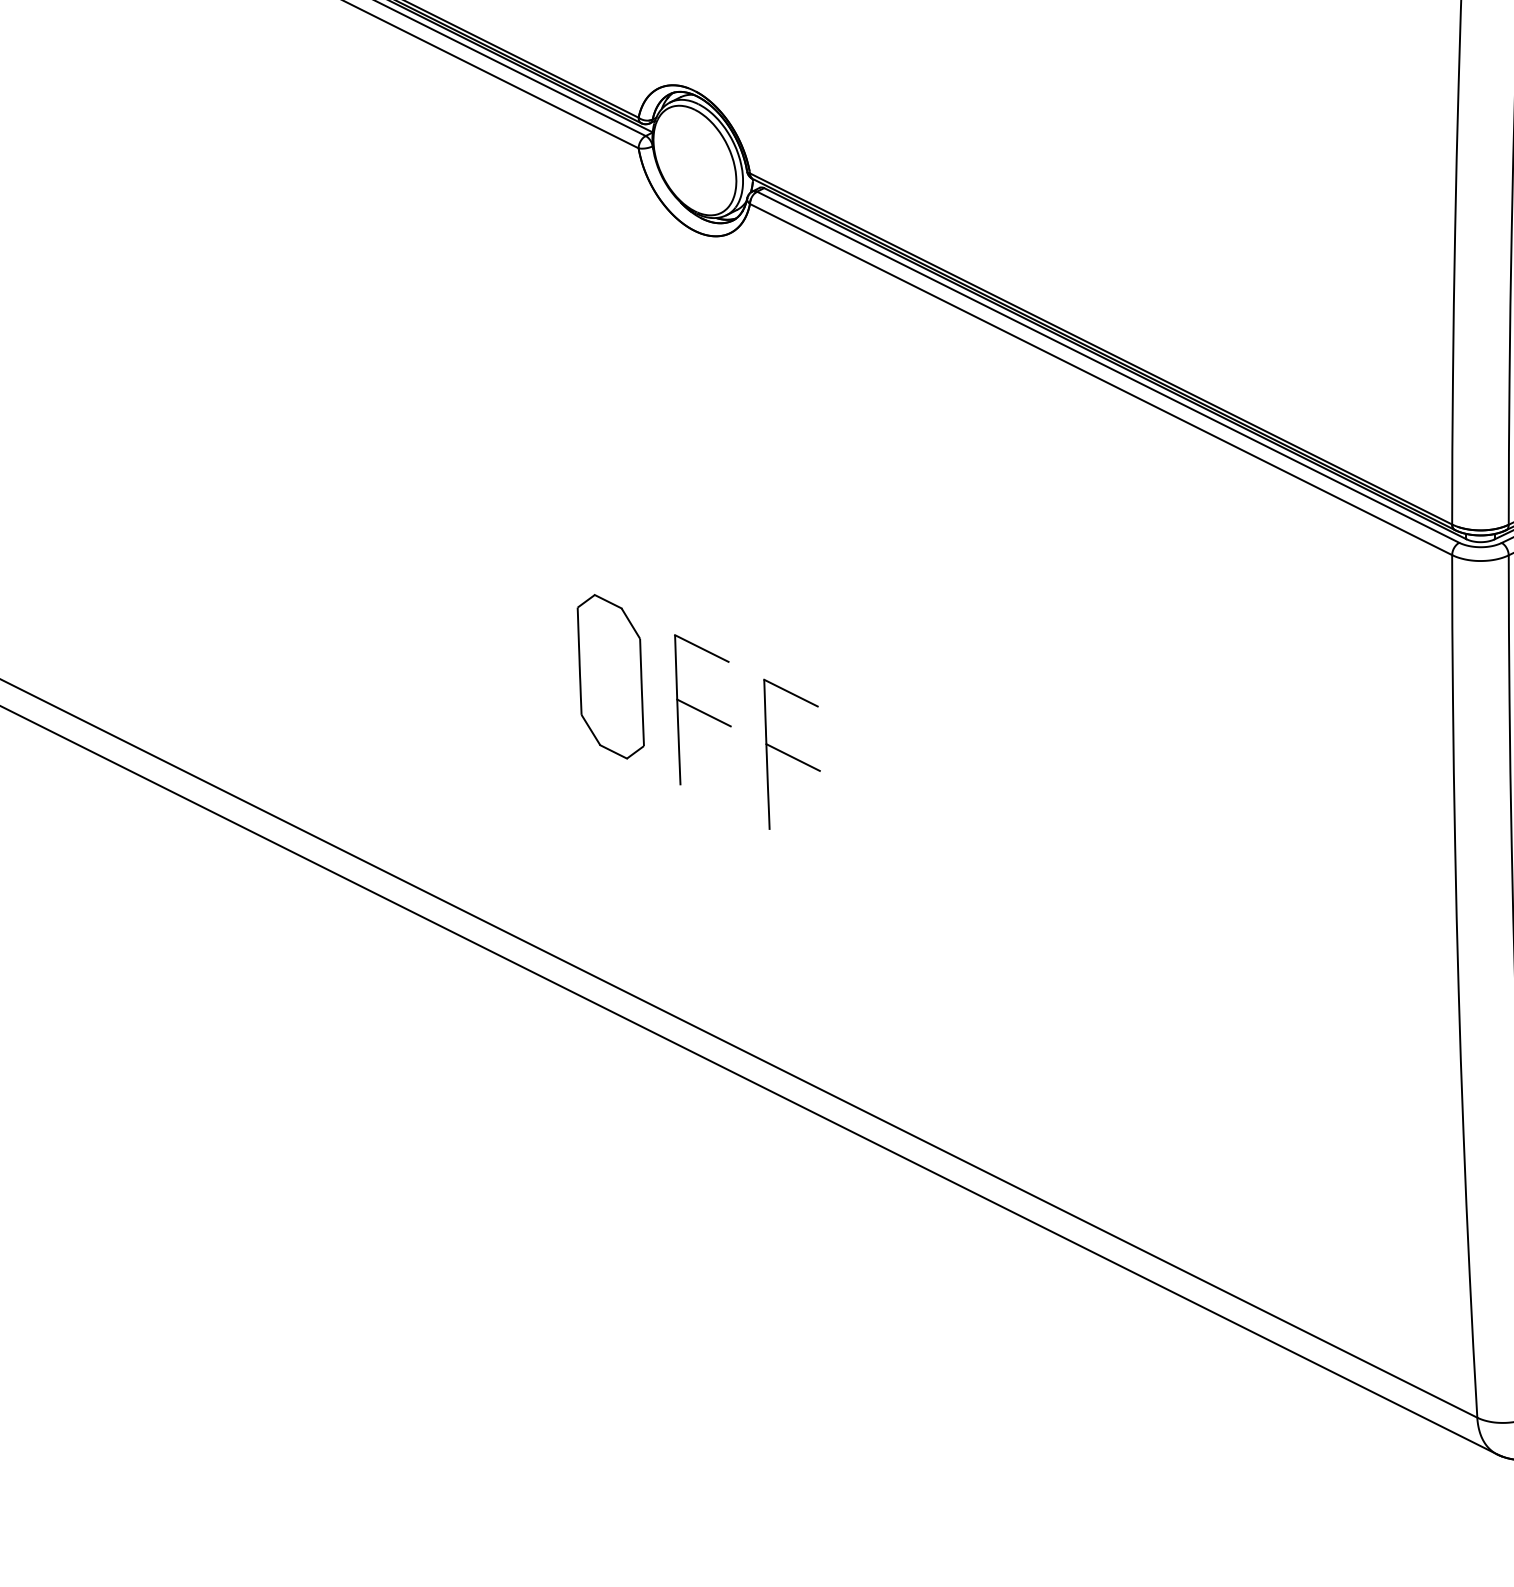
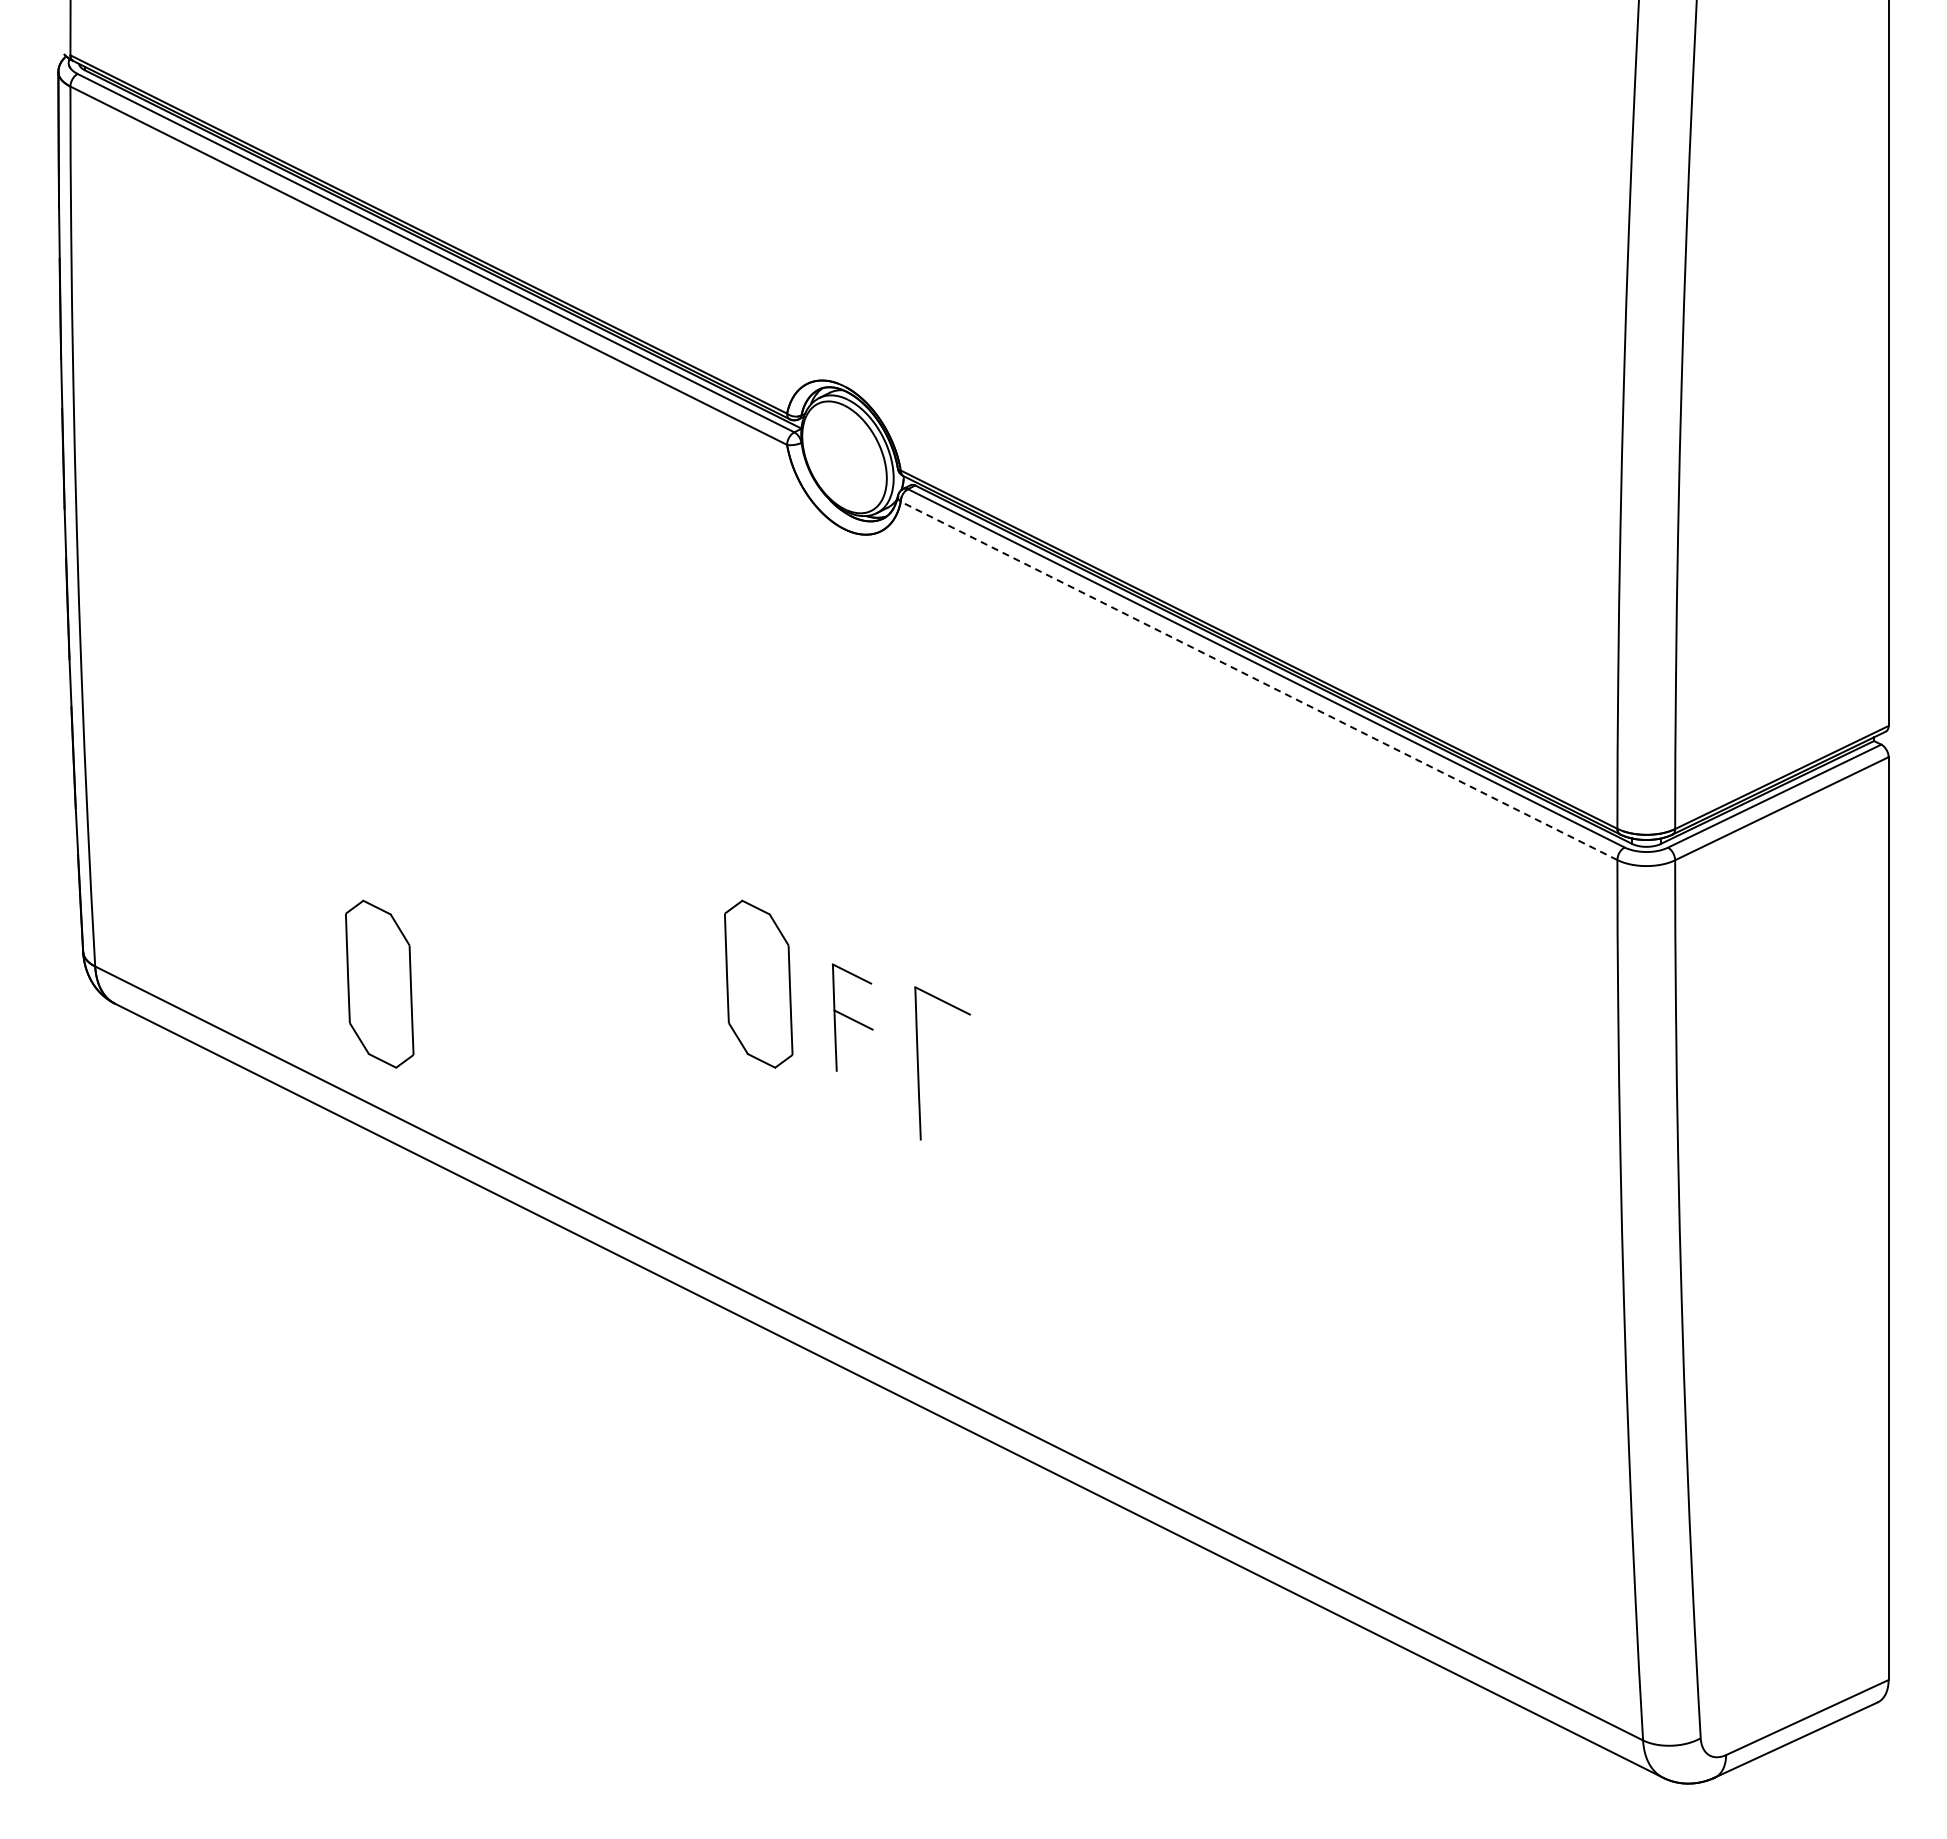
line: (1101, 379) -> (1259, 680), solid -> dashed
part: (239, 676) -> (379, 983), added
part: (702, 709) -> (852, 1017), size x0.7
line: (792, 757) -> (944, 1066), removed

